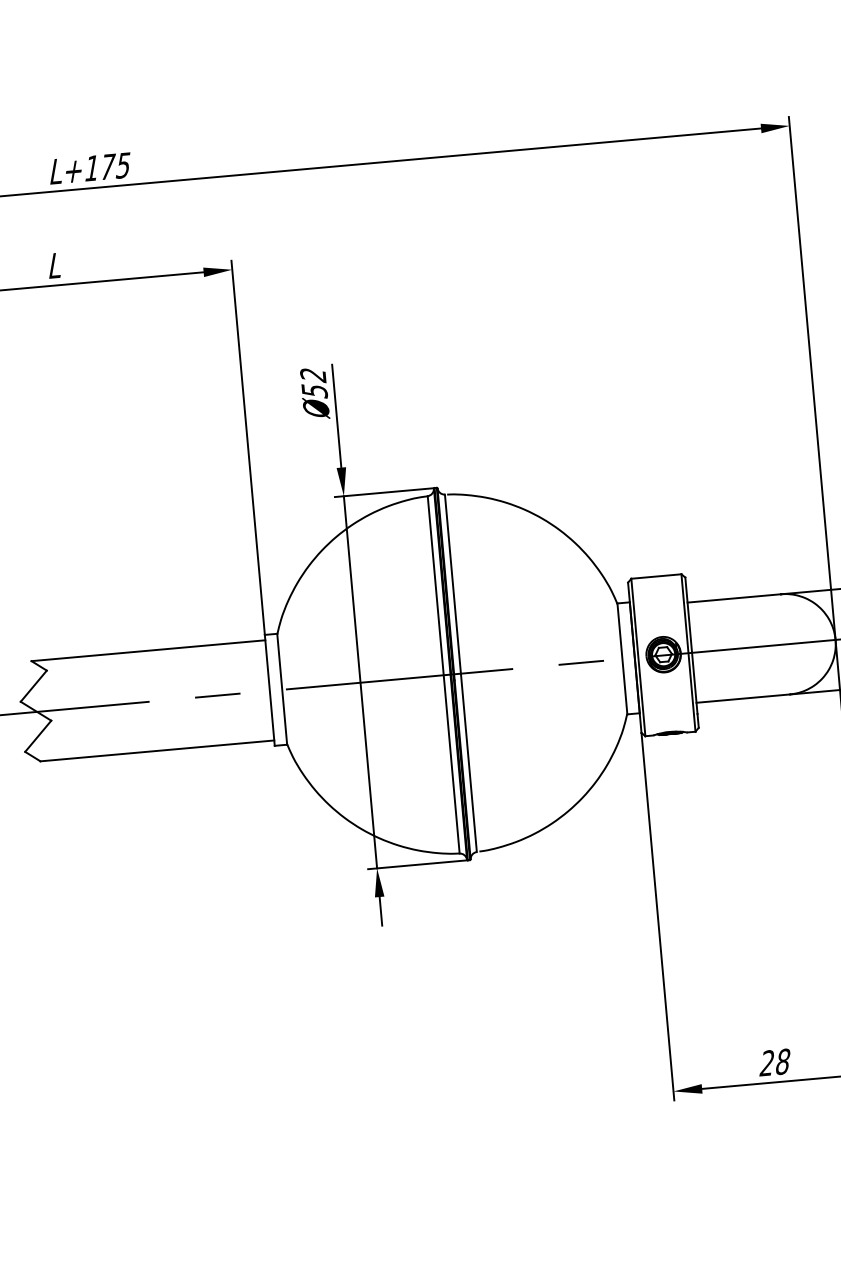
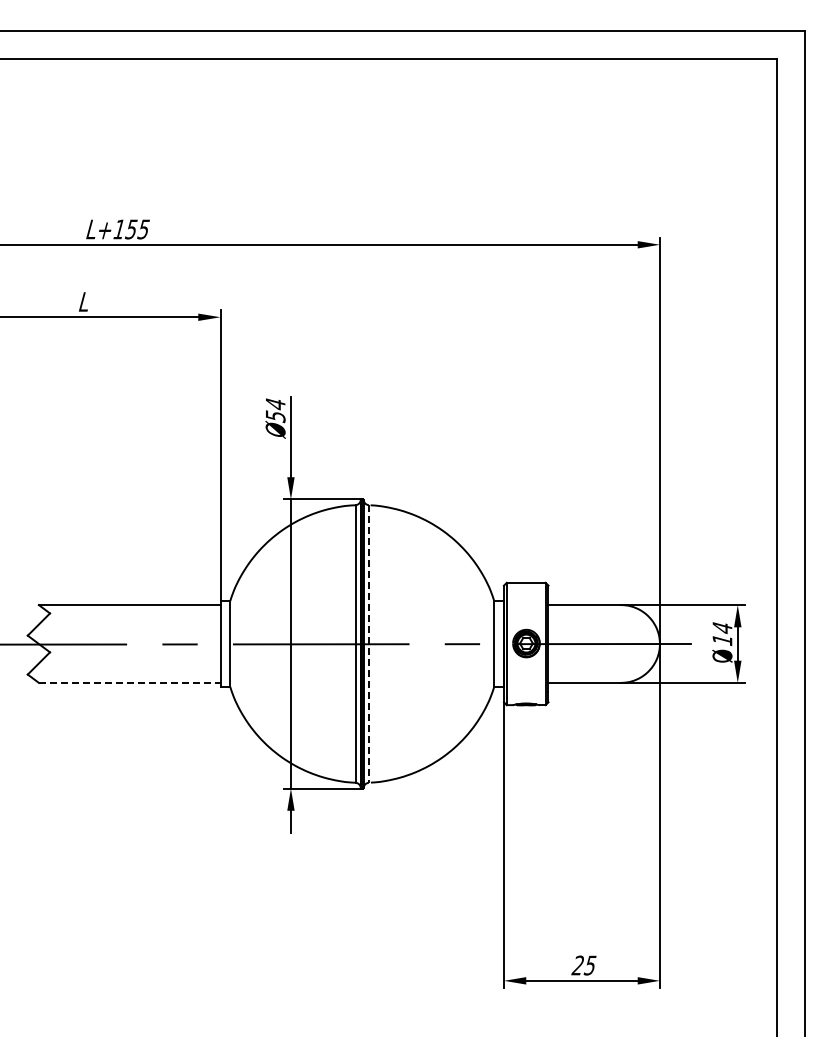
text: (107, 167) -> (131, 229), L+175 -> L+155
text: (313, 375) -> (275, 404), Ø52 -> Ø54
line: (460, 672) -> (368, 643), solid -> dashed
line: (157, 750) -> (129, 682), solid -> dashed
text: (781, 1061) -> (589, 965), 28 -> 25

